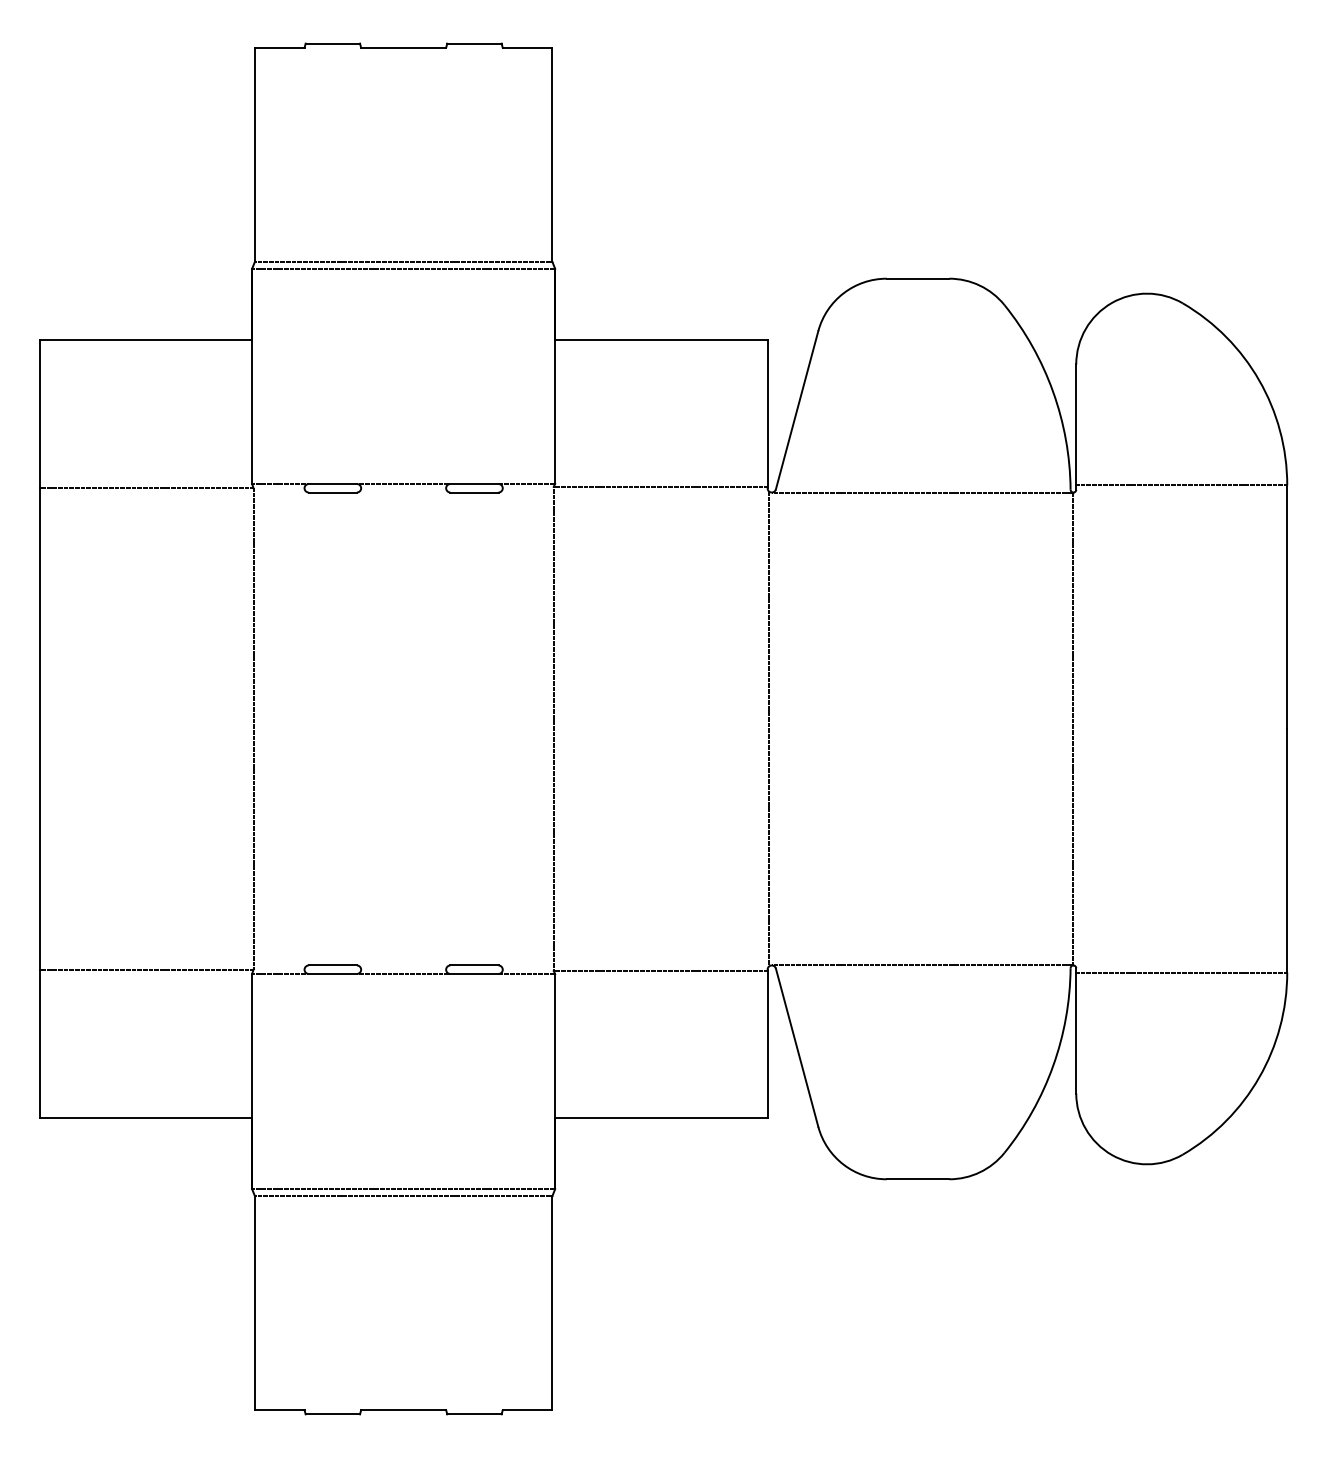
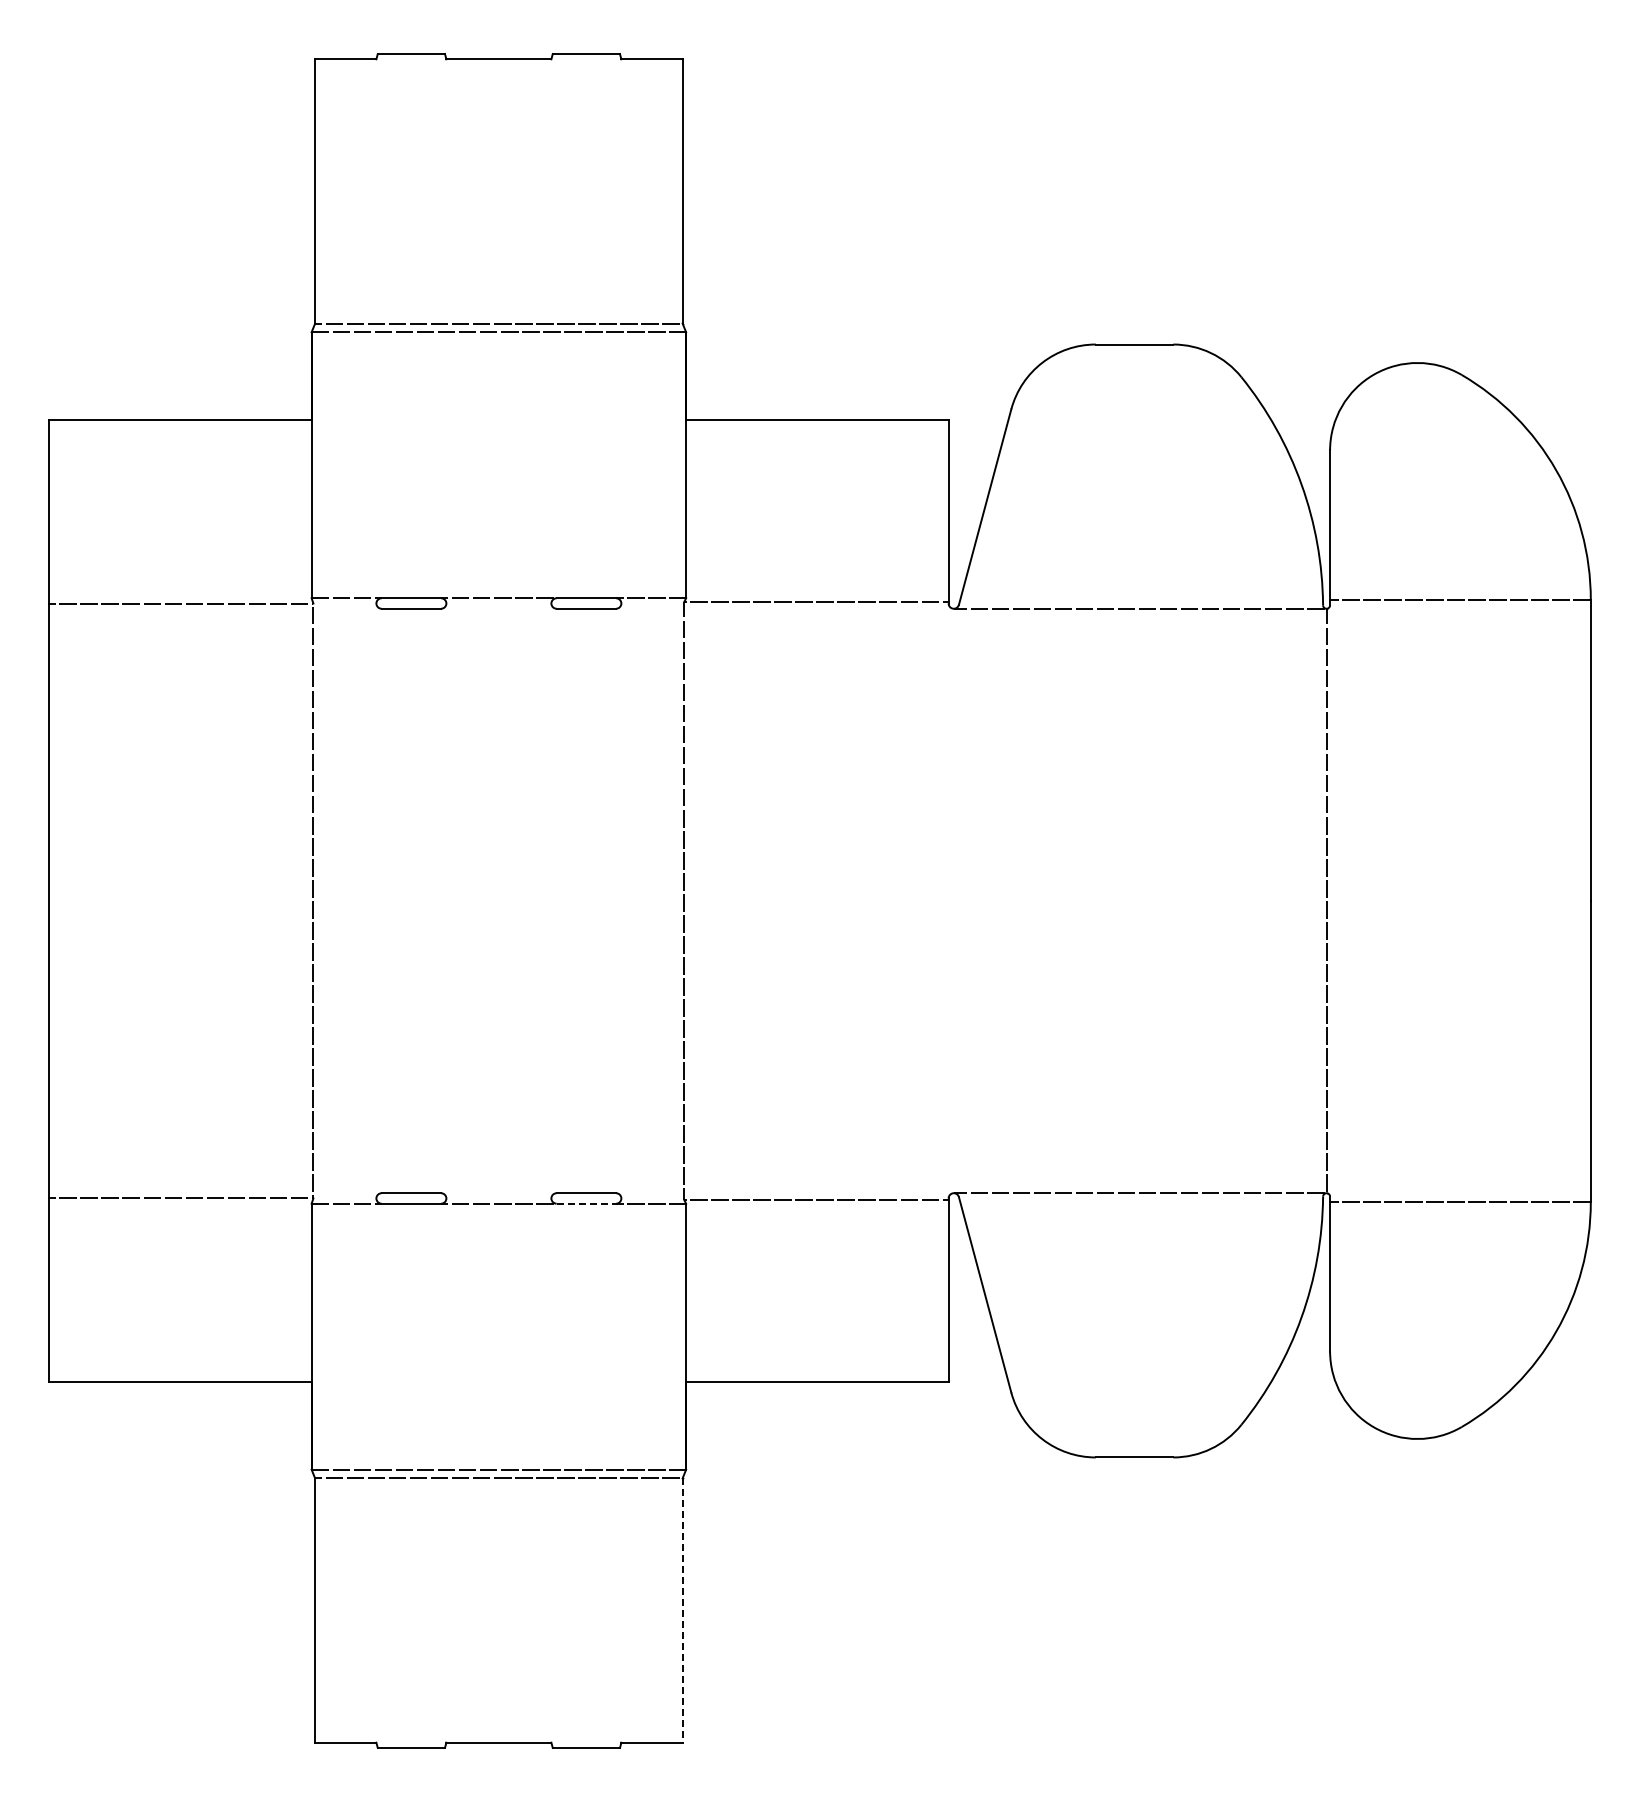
line: (769, 728) -> (950, 900), removed
line: (474, 973) -> (586, 1203), solid -> dashed
line: (552, 1303) -> (682, 1611), solid -> dashed

